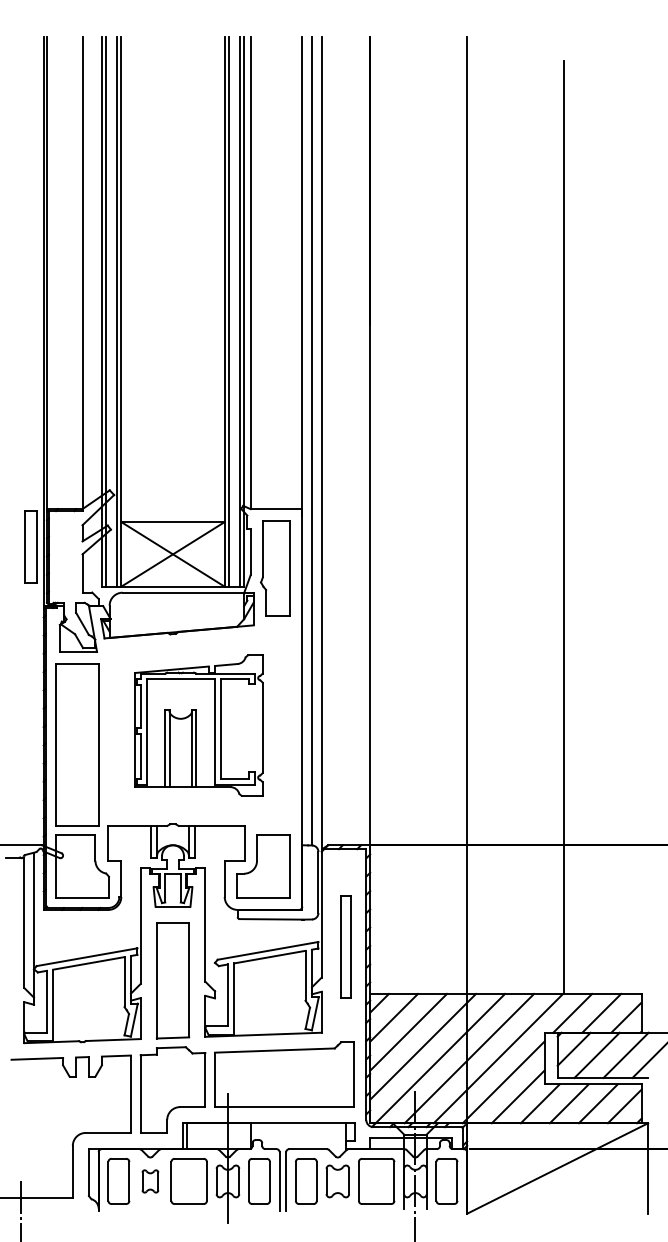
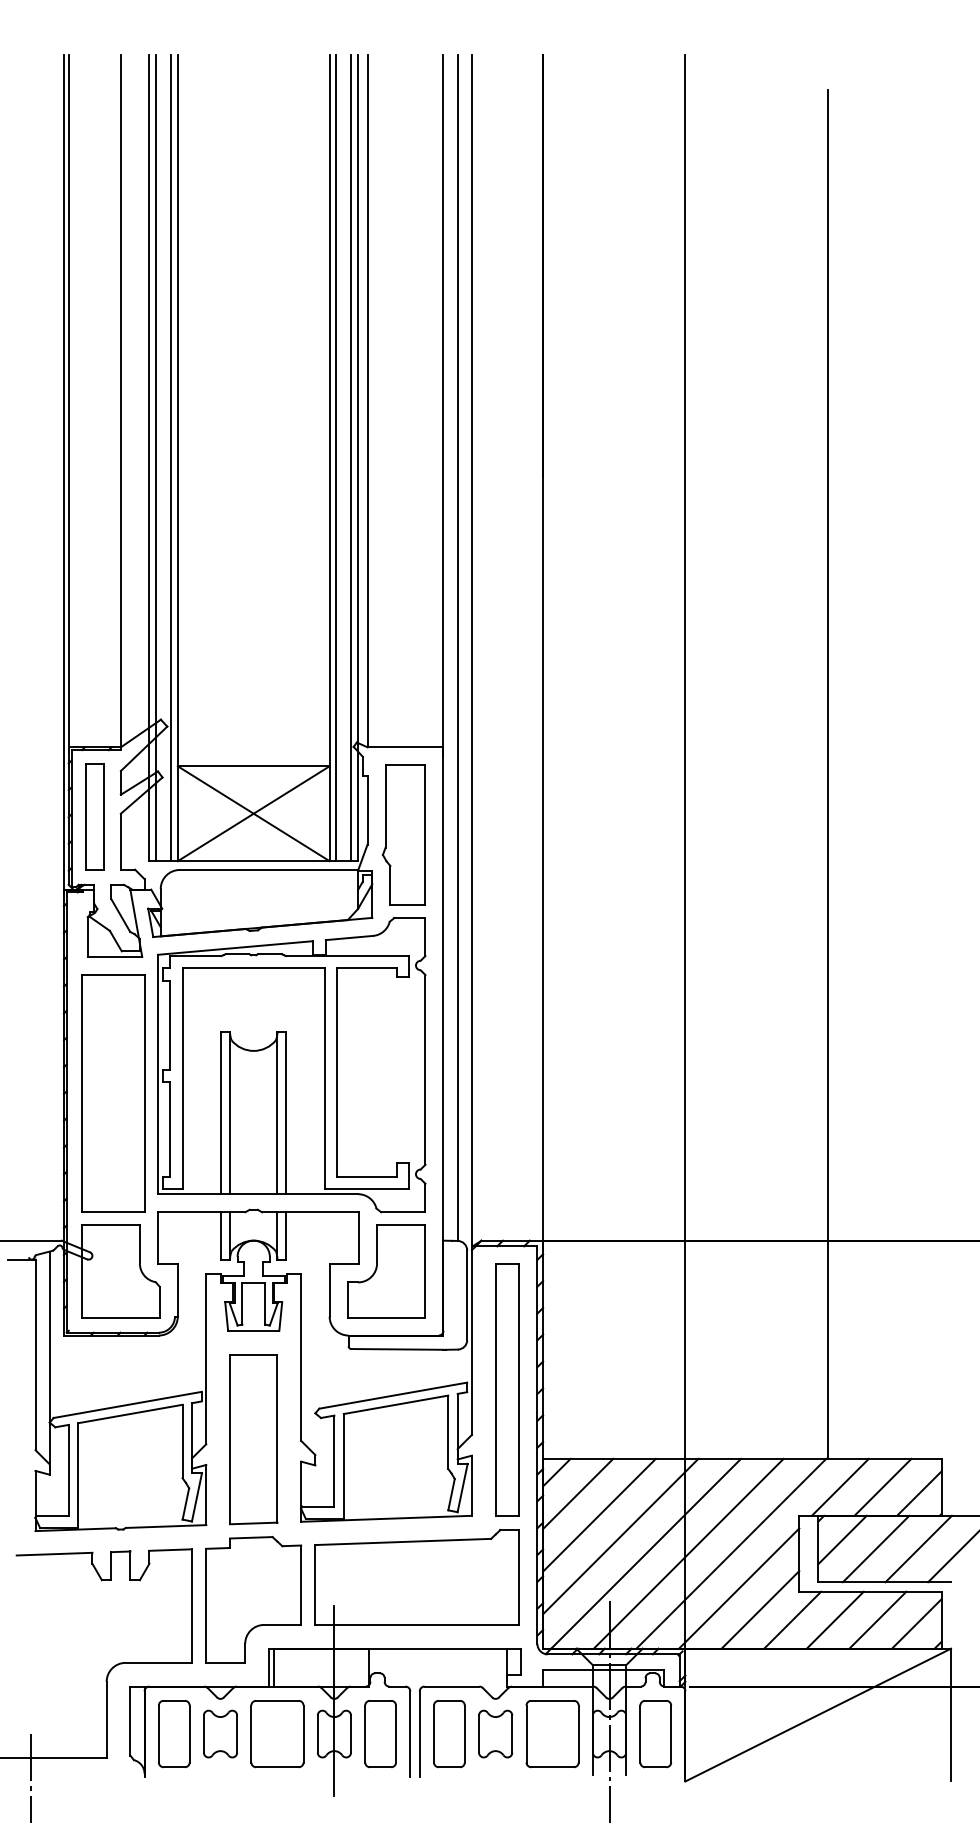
part: (30, 546) -> (94, 816), moved
part: (198, 725) -> (291, 1064), size x1.43
part: (345, 946) -> (506, 1389), size x1.67
part: (150, 1181) -> (220, 1734), size x1.43

